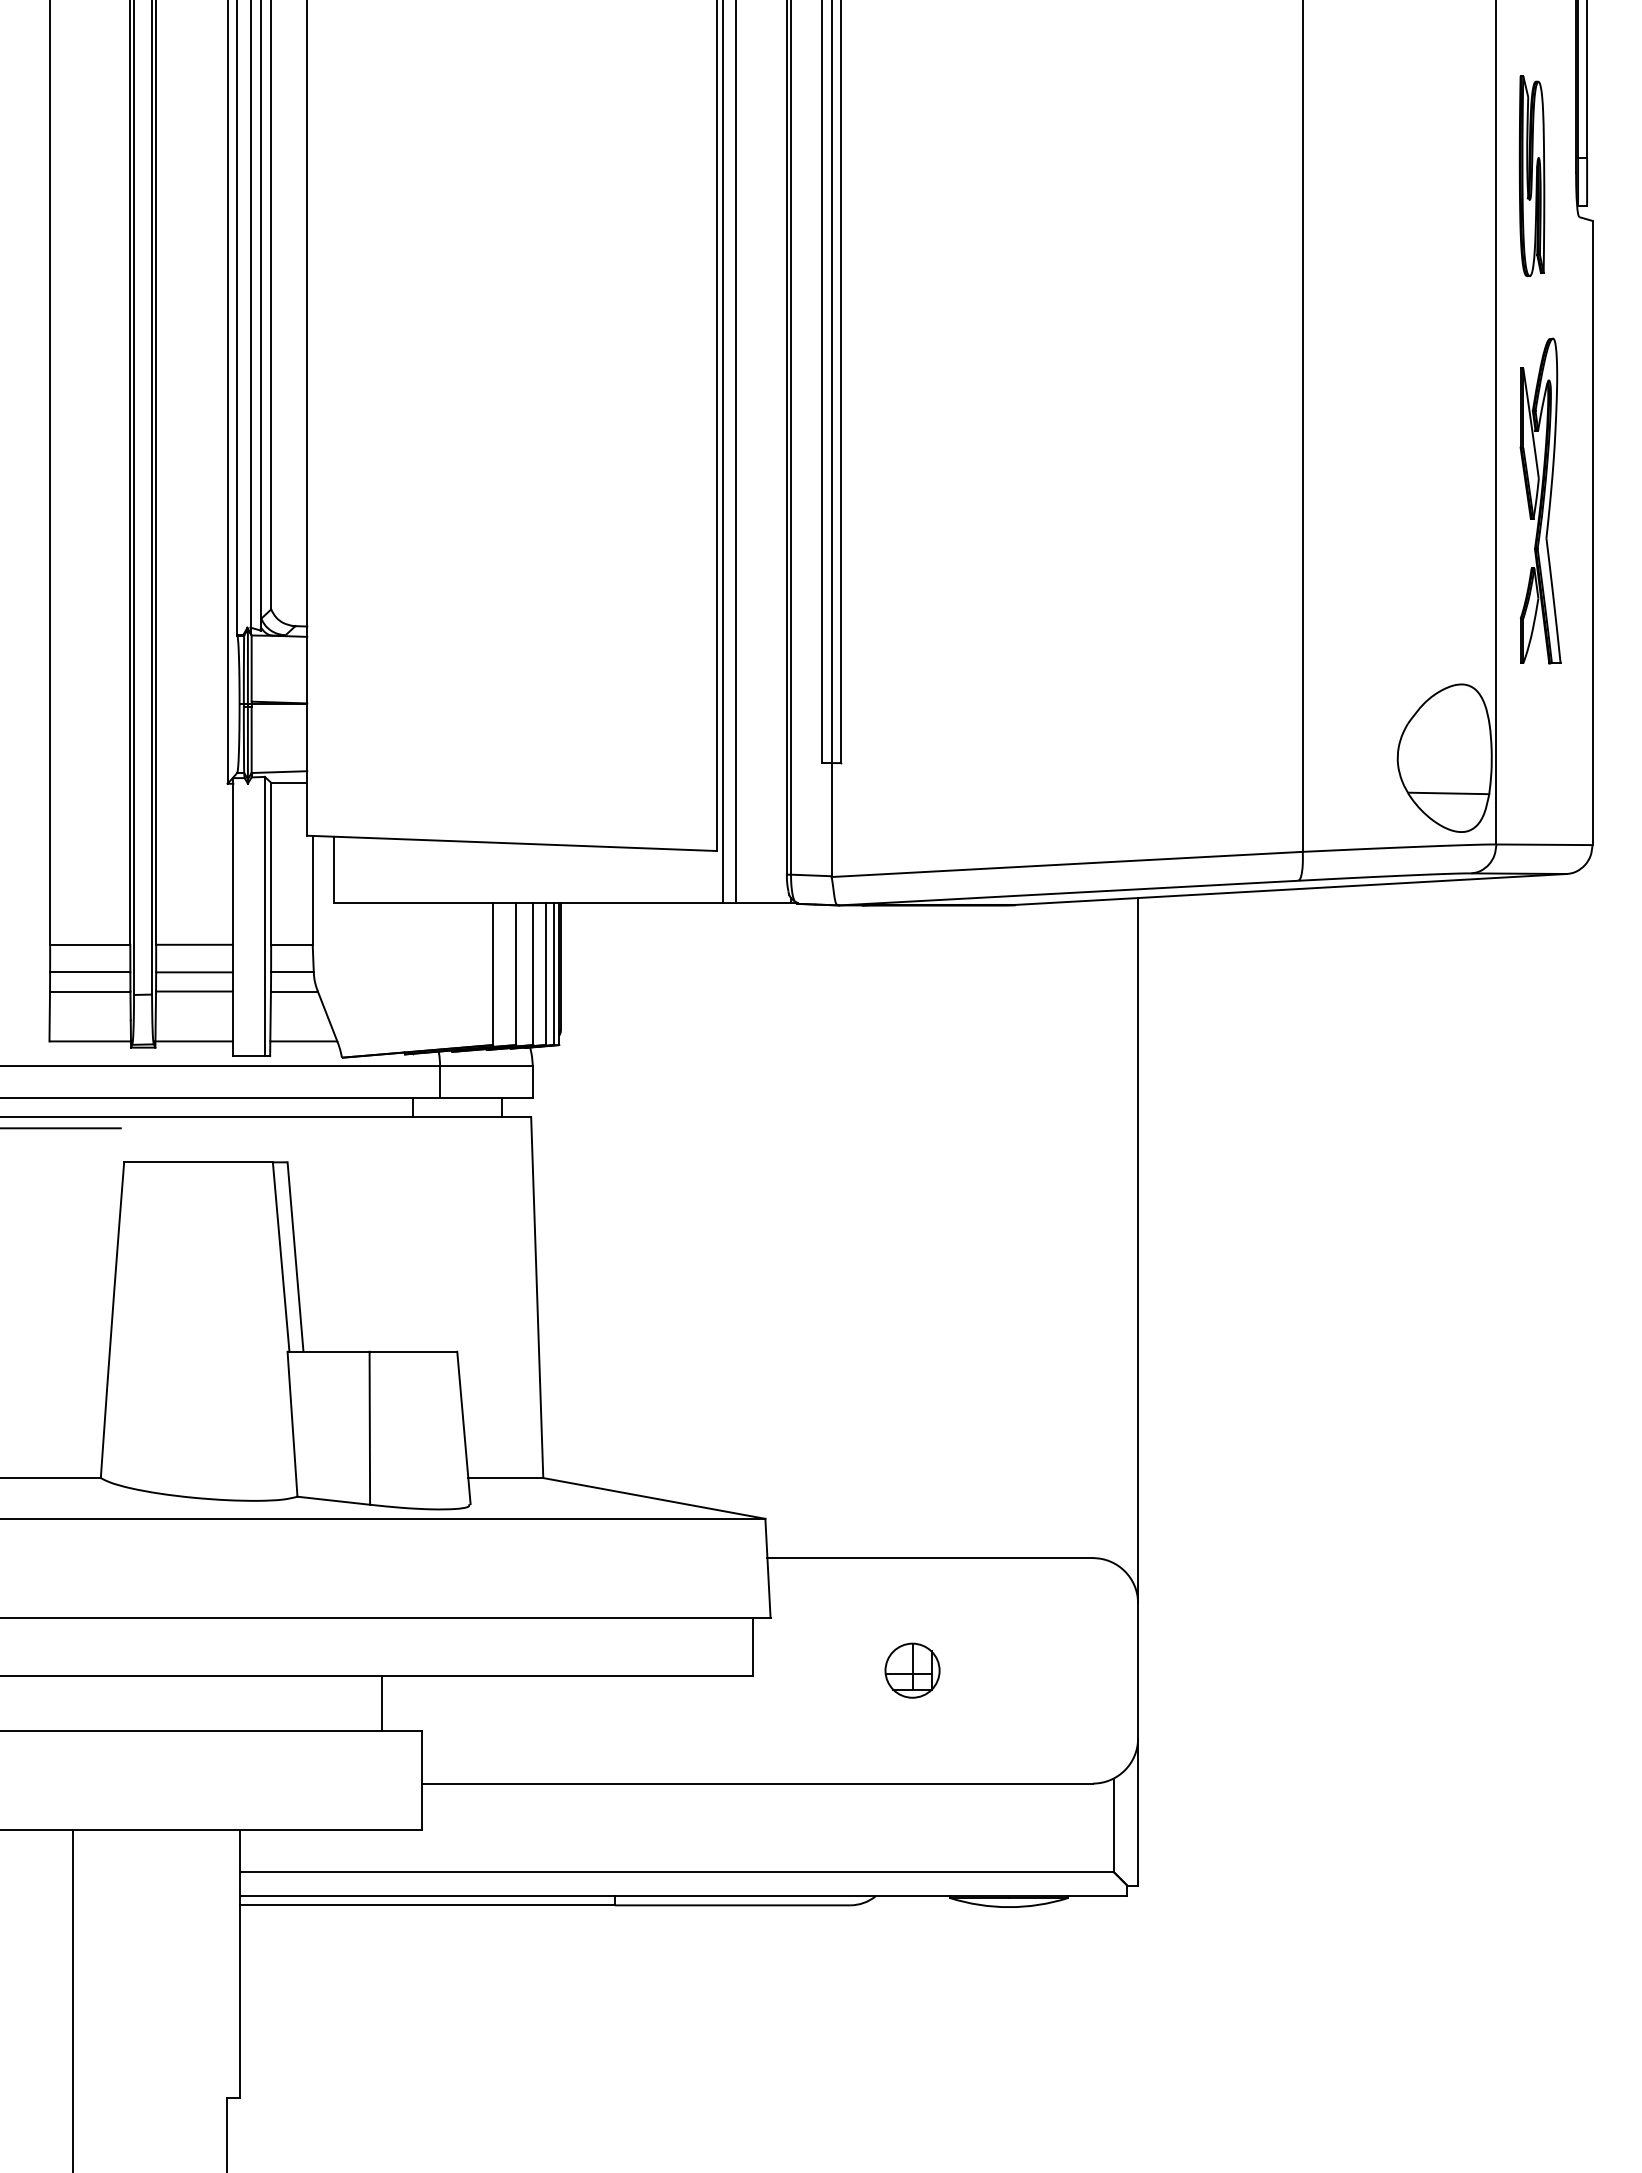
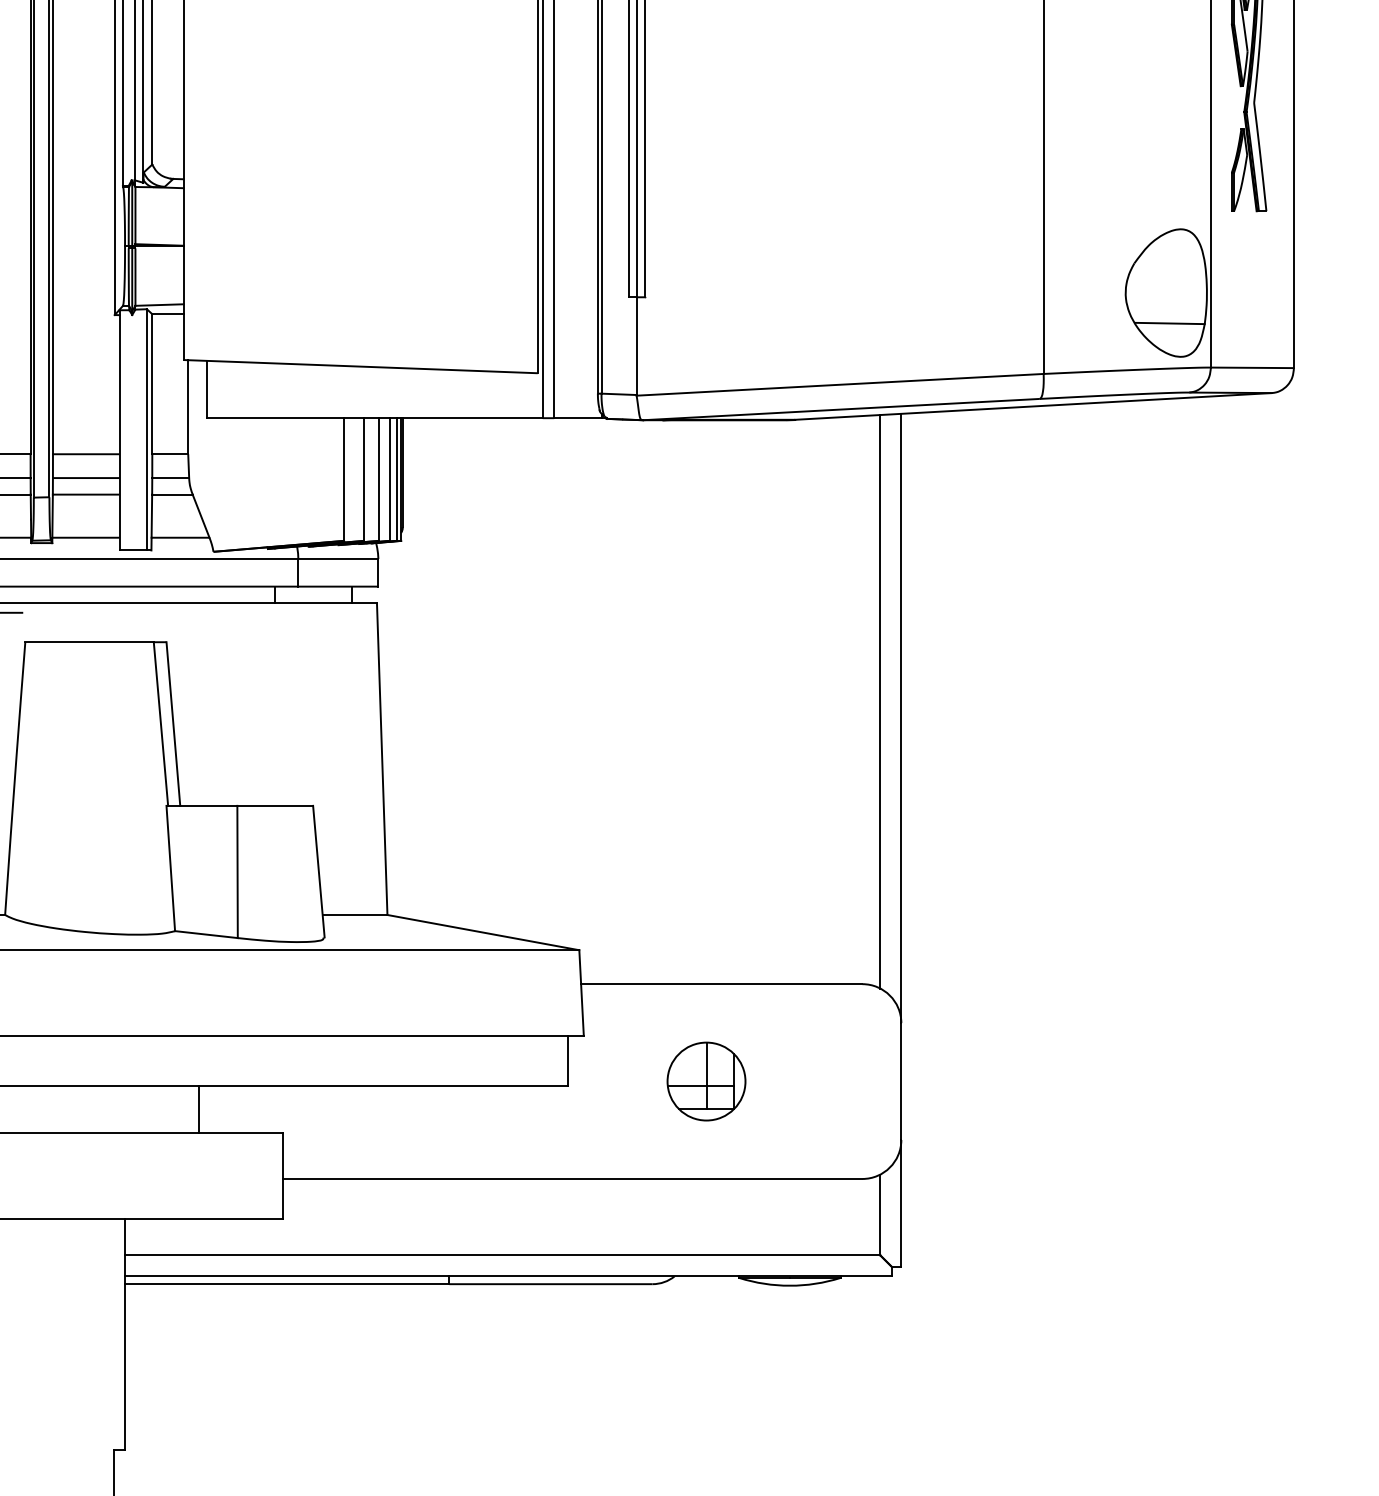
line: (1113, 1231) -> (880, 701), added
part: (912, 1670) -> (706, 1081), size x1.67
line: (382, 1703) -> (199, 1109), moved

